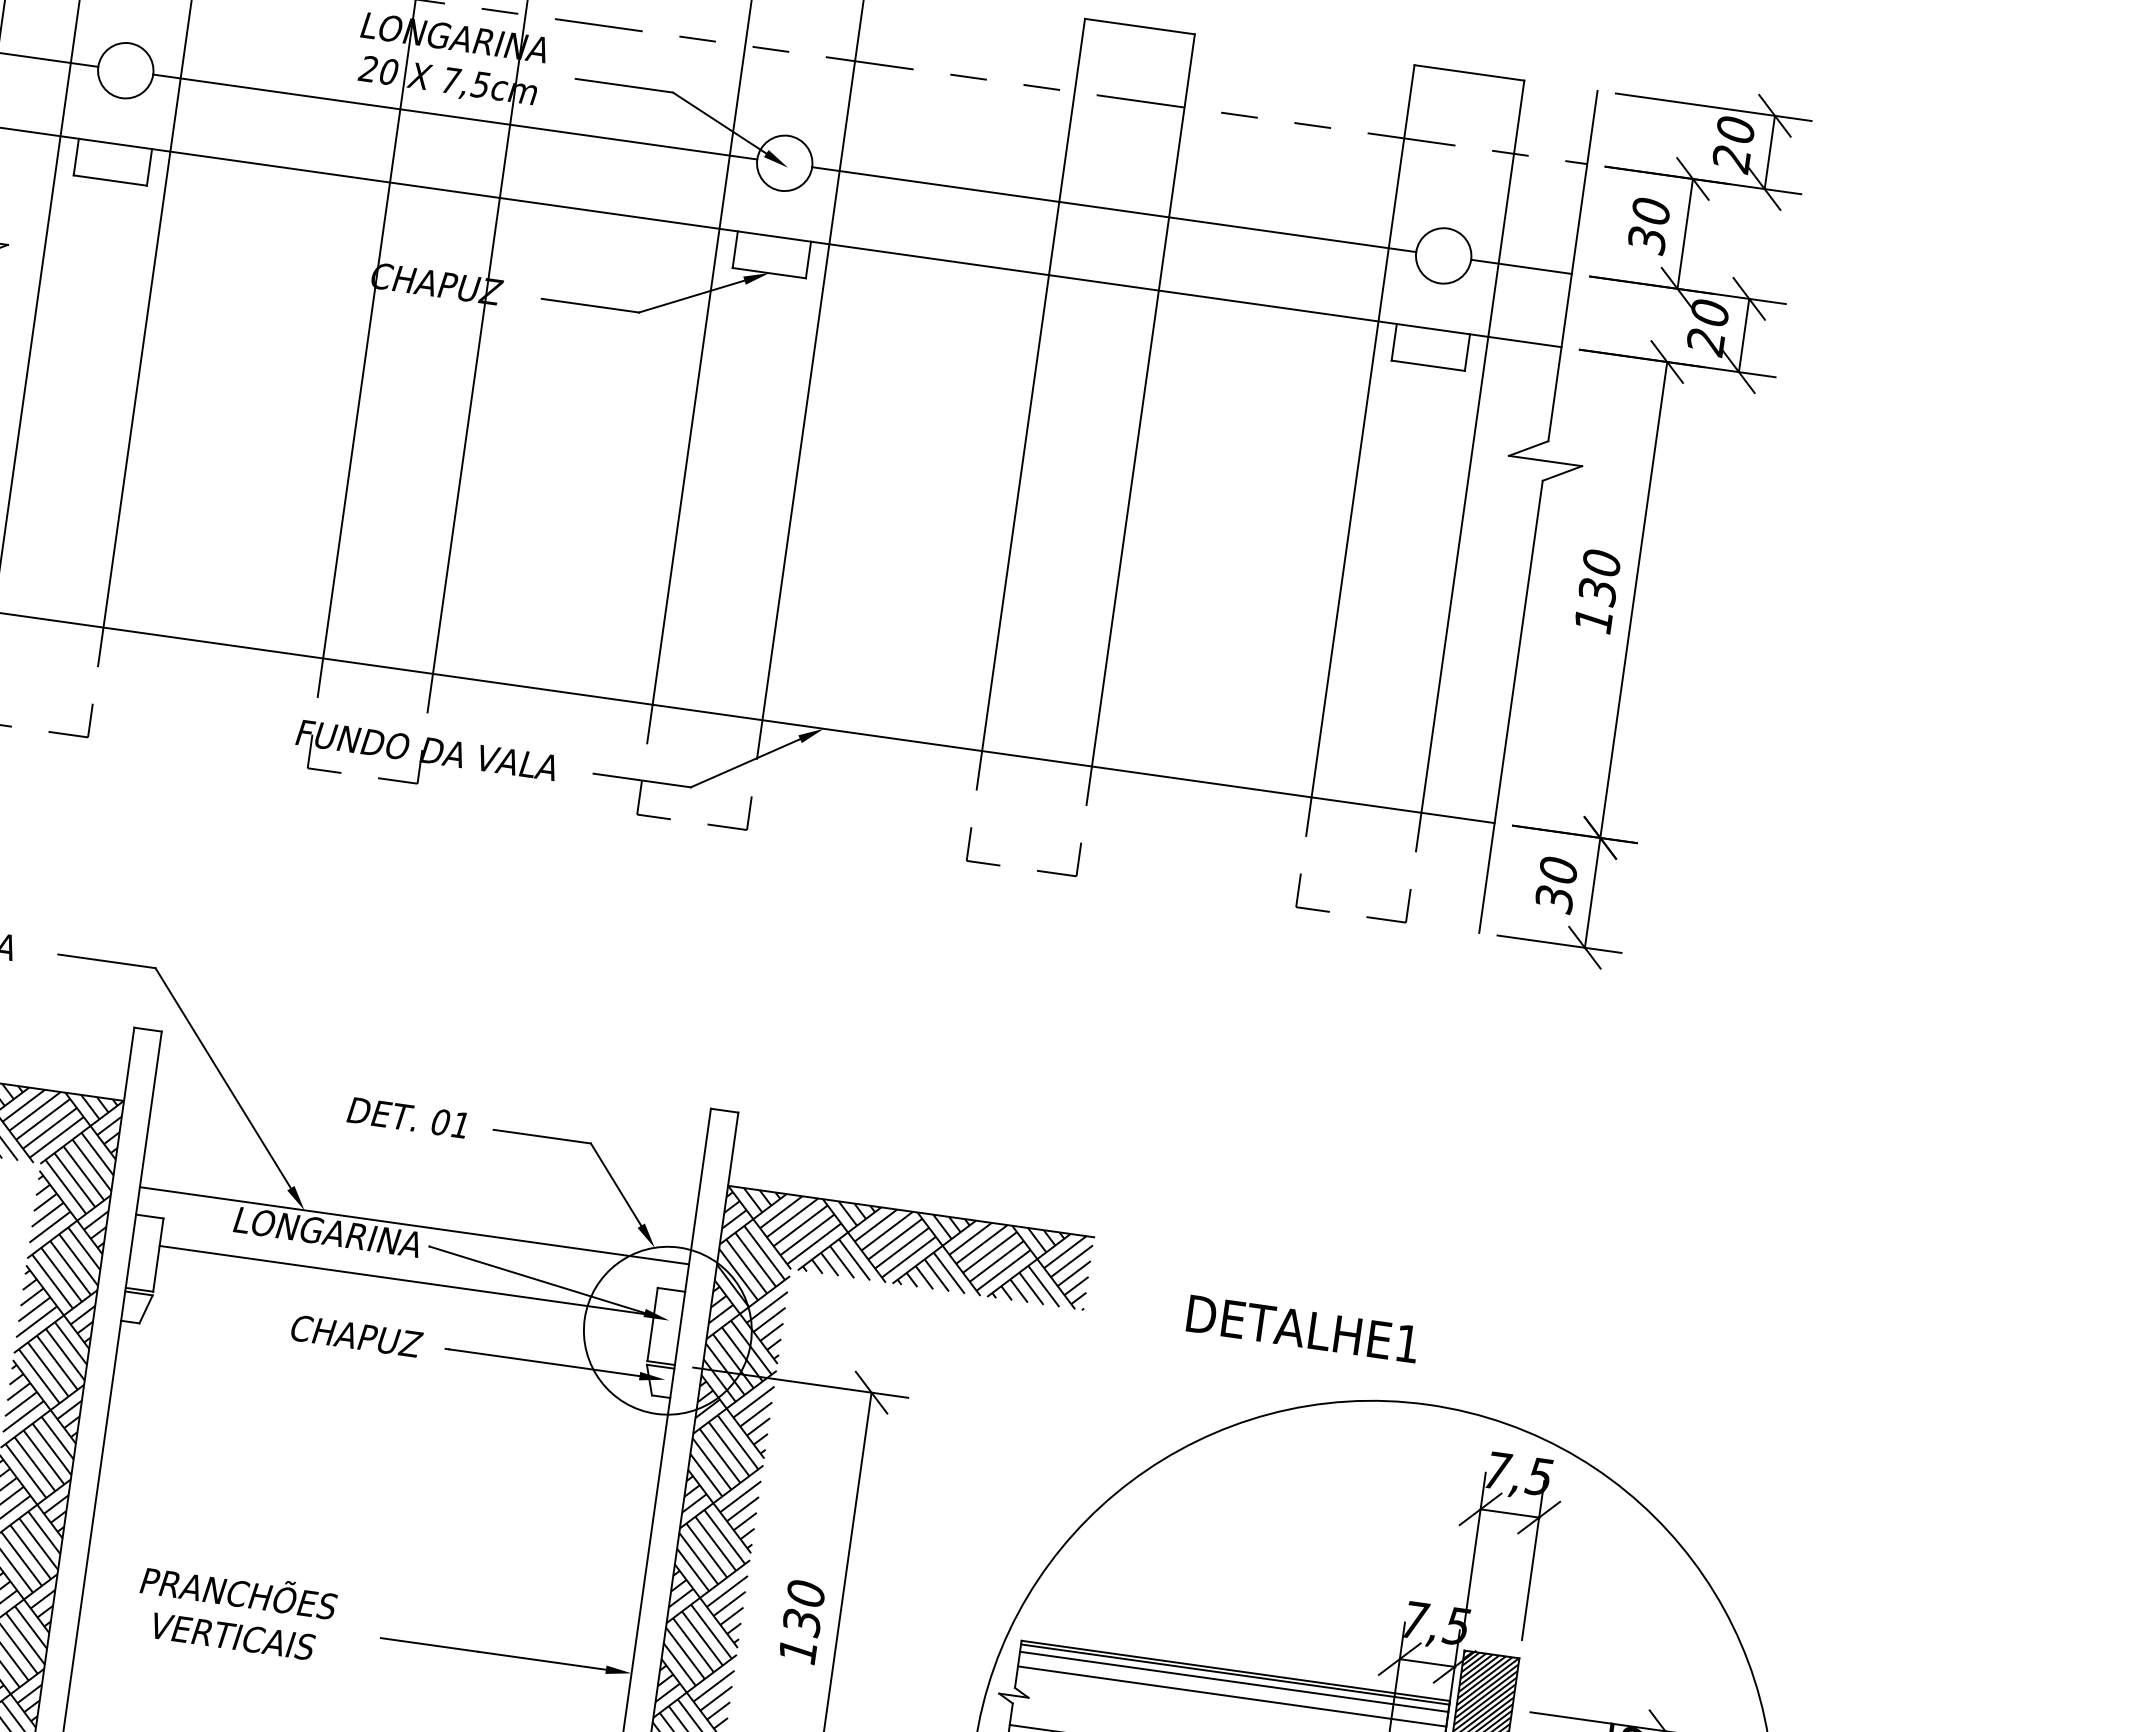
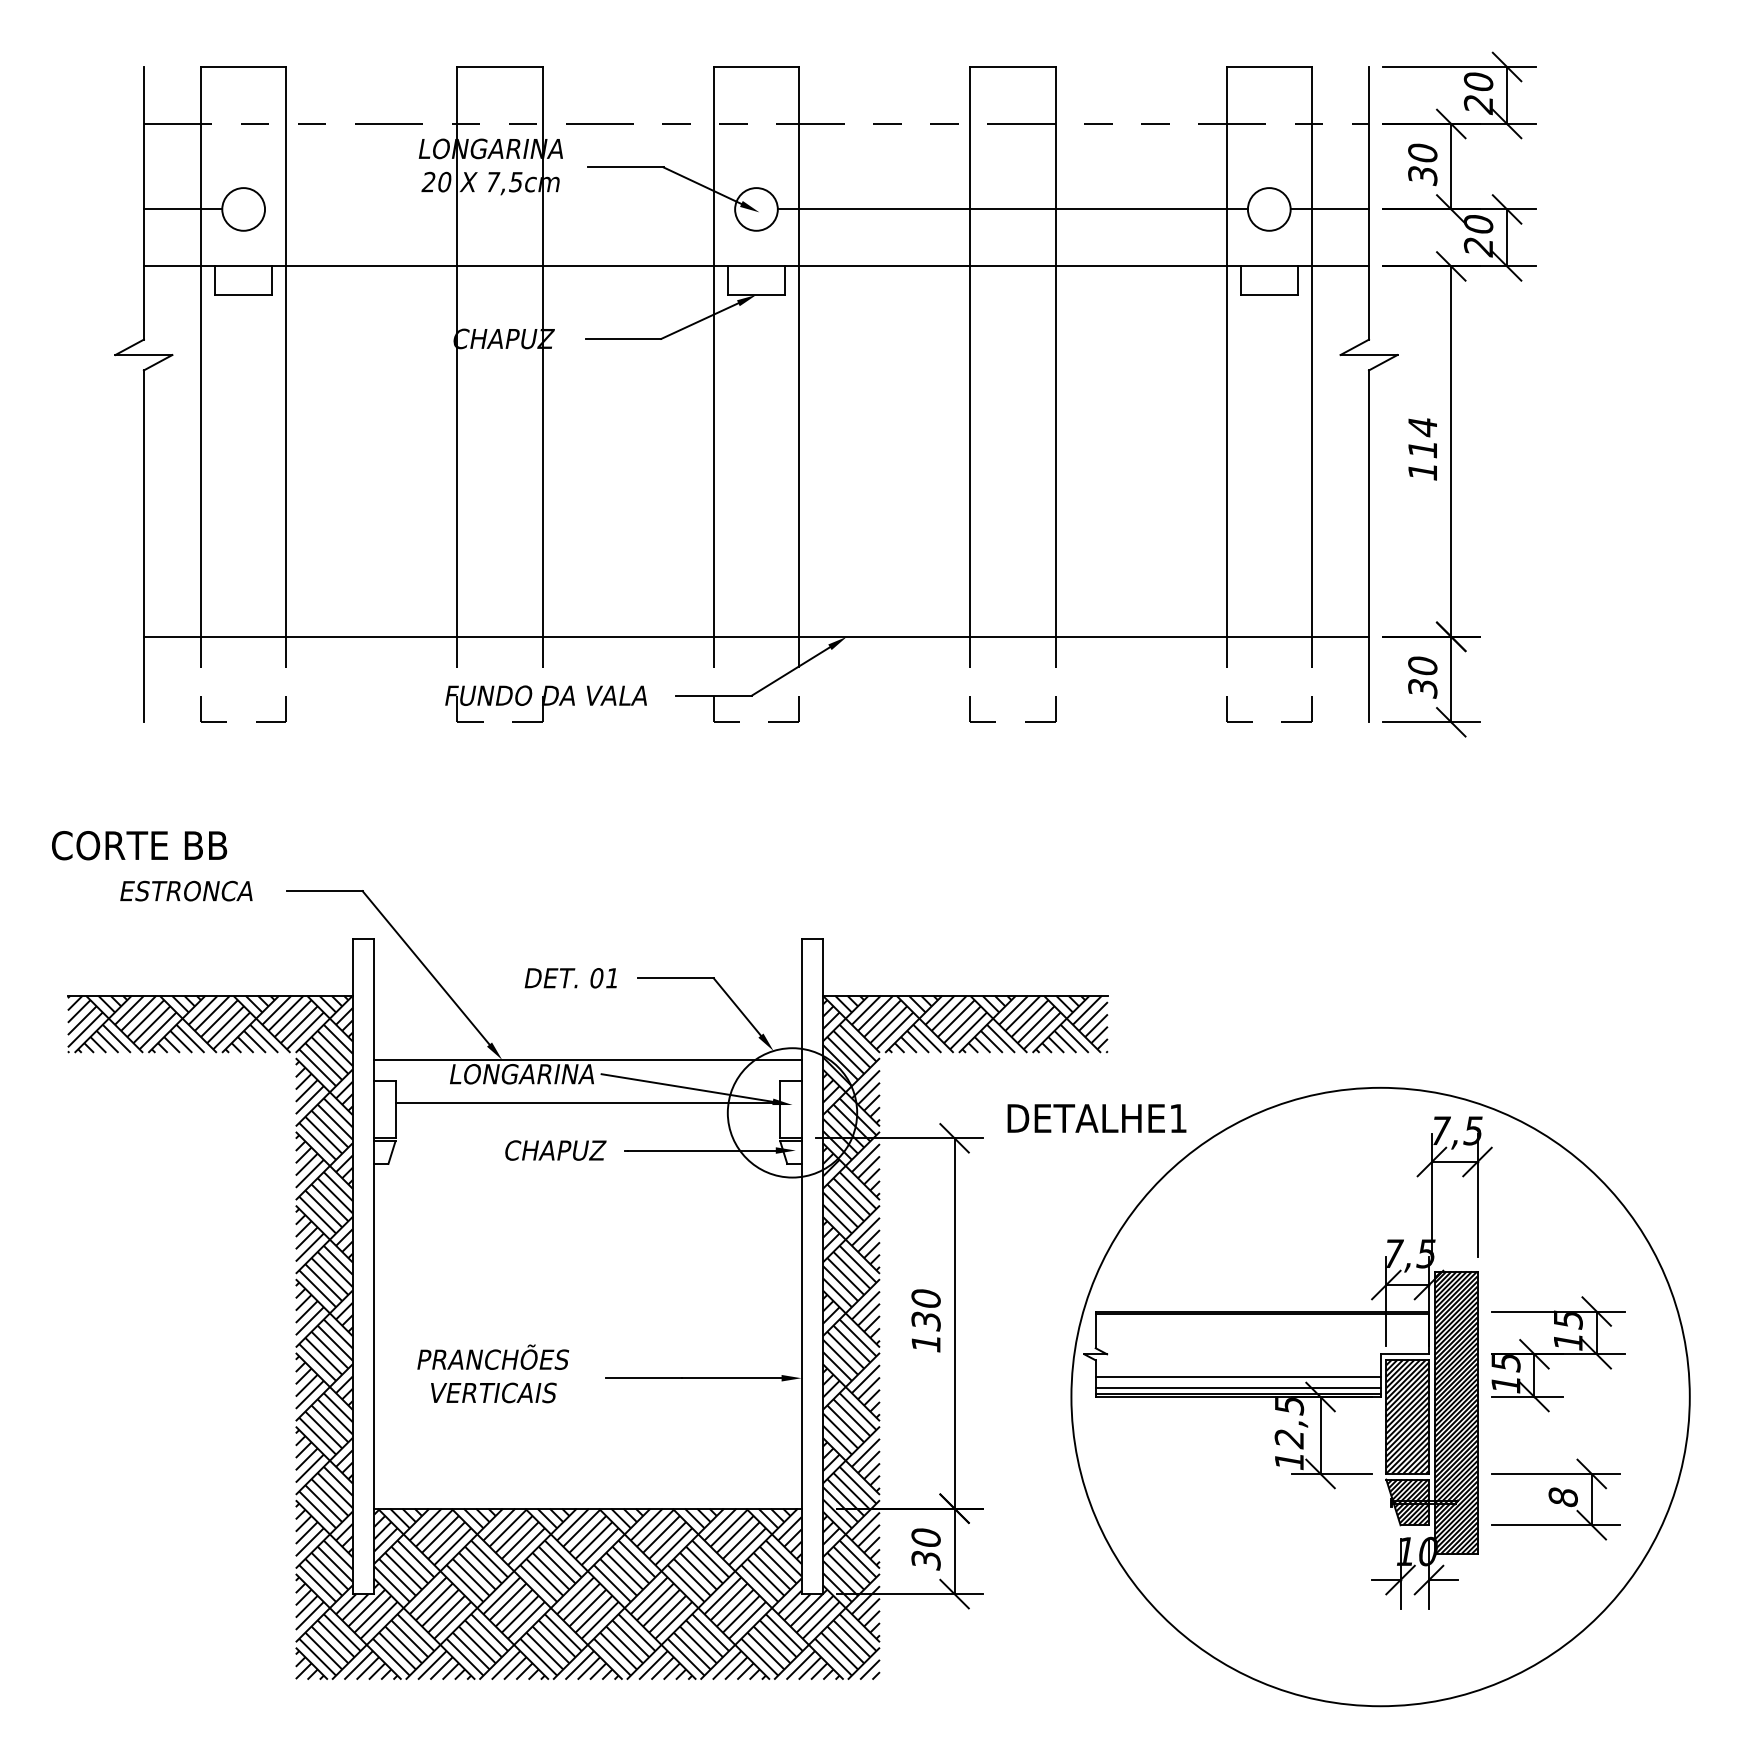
line: (455, 117) -> (500, 209), removed
text: (1599, 577) -> (1422, 438), 130 -> 114
text: (1302, 1328) -> (1096, 1118), moved
line: (1234, 1682) -> (1262, 1320), removed
line: (1232, 1696) -> (1262, 1331), removed

